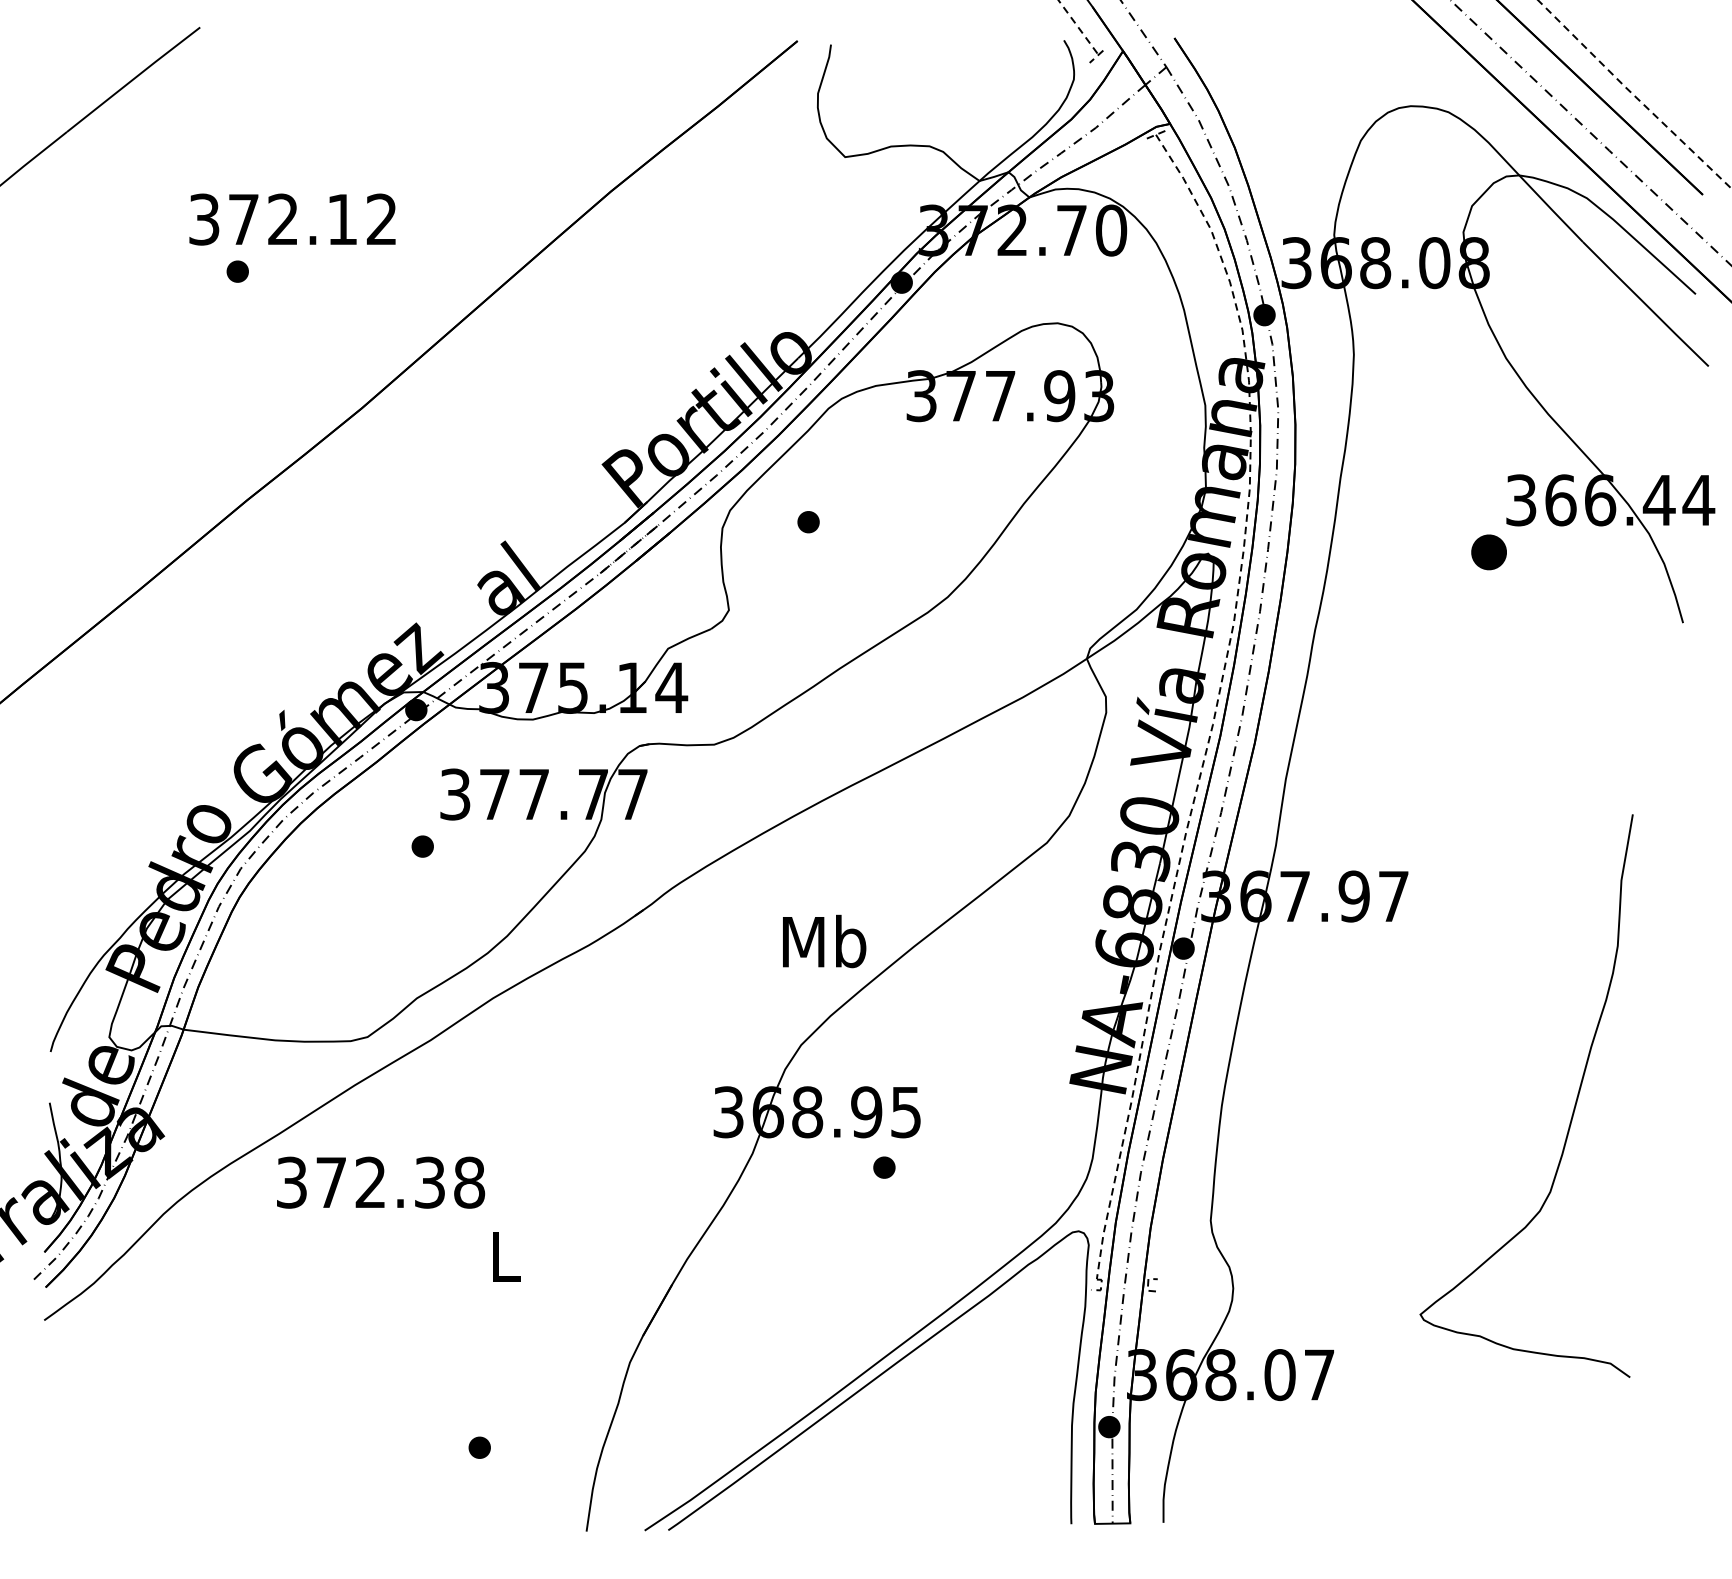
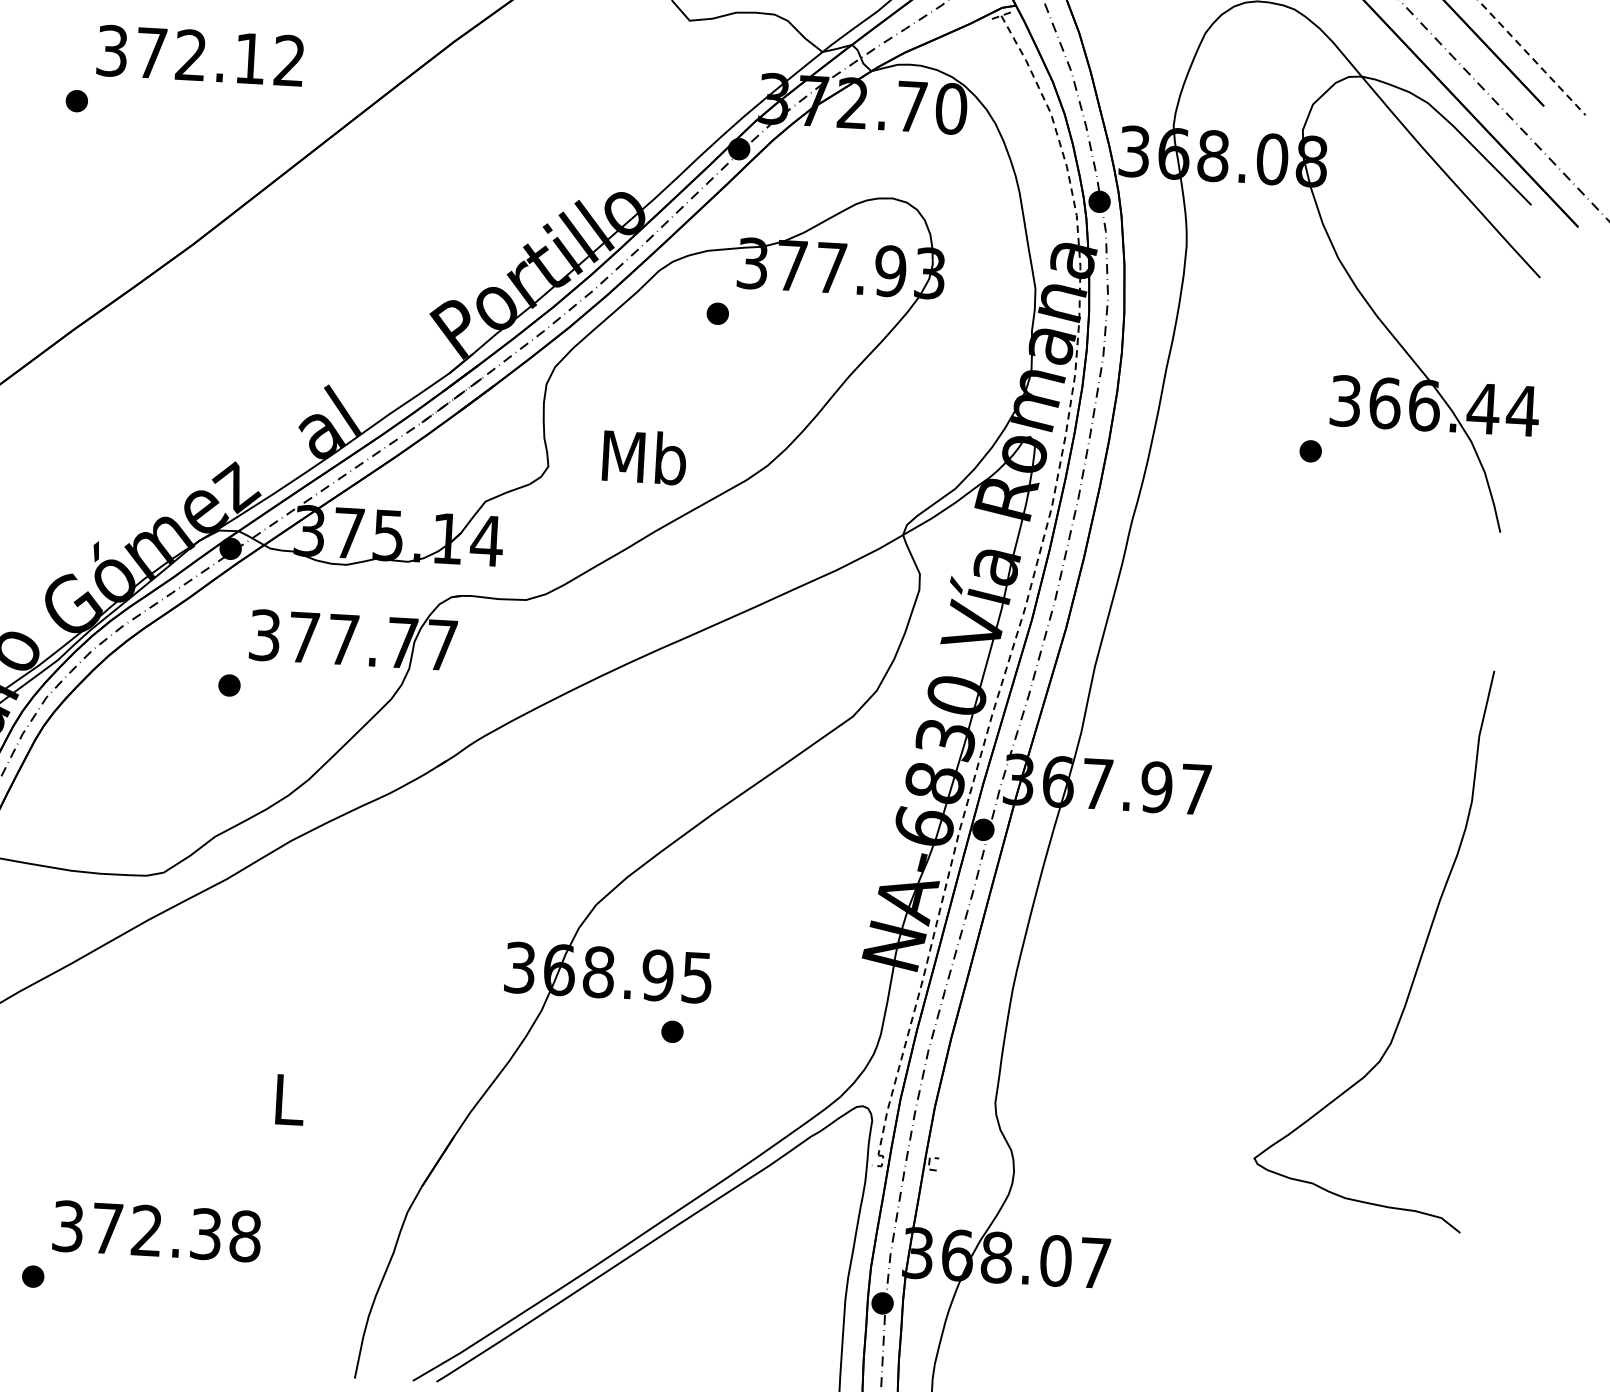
text: (292, 219) -> (200, 55), moved
part: (808, 522) -> (717, 314), moved
part: (1489, 552) -> (1310, 451), size x0.62
text: (824, 941) -> (644, 457), moved
curve: (1572, 1111) -> (1417, 964), moved
text: (381, 1182) -> (157, 1231), moved
part: (479, 1447) -> (32, 1276), moved

